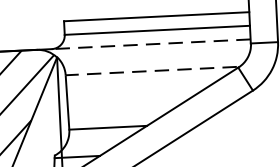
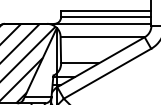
line: (150, 43) -> (102, 23), dashed -> solid
line: (151, 70) -> (102, 36), dashed -> solid

